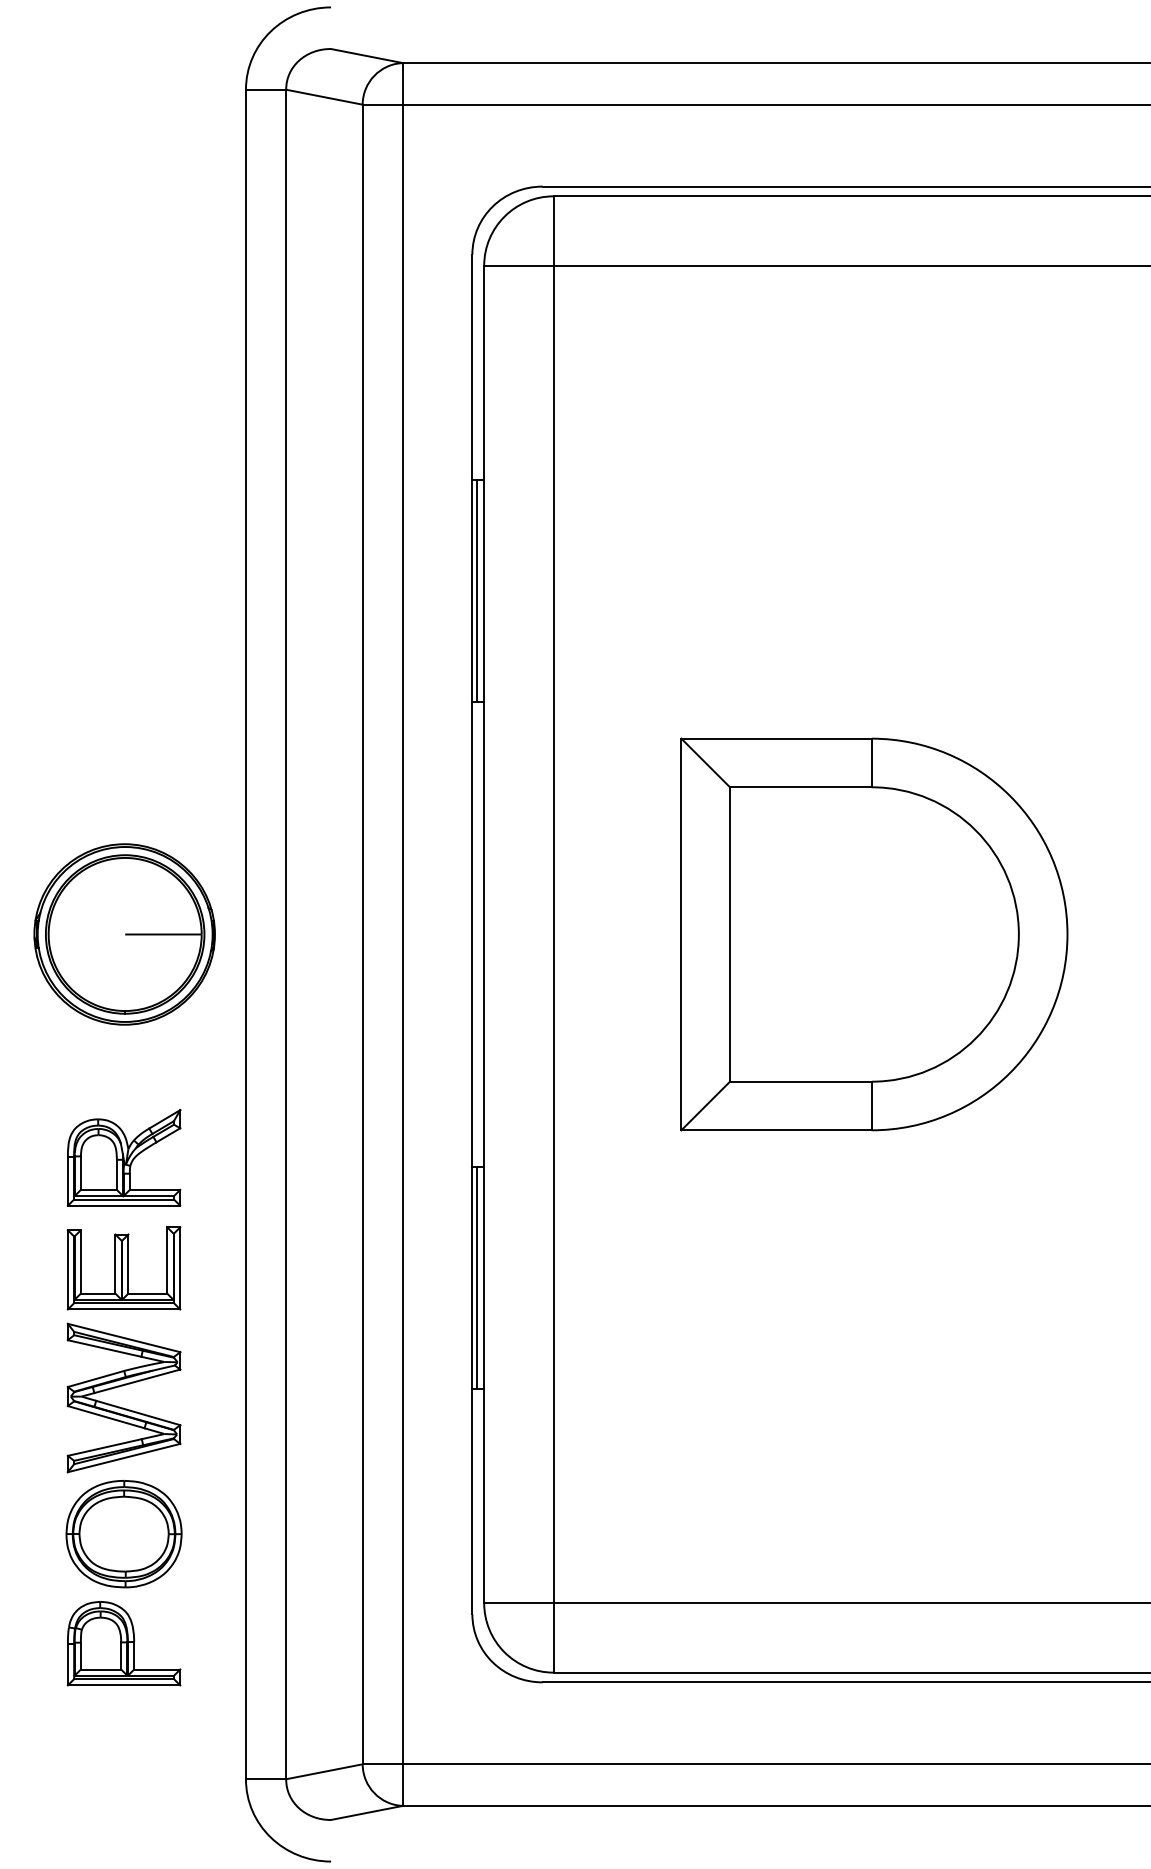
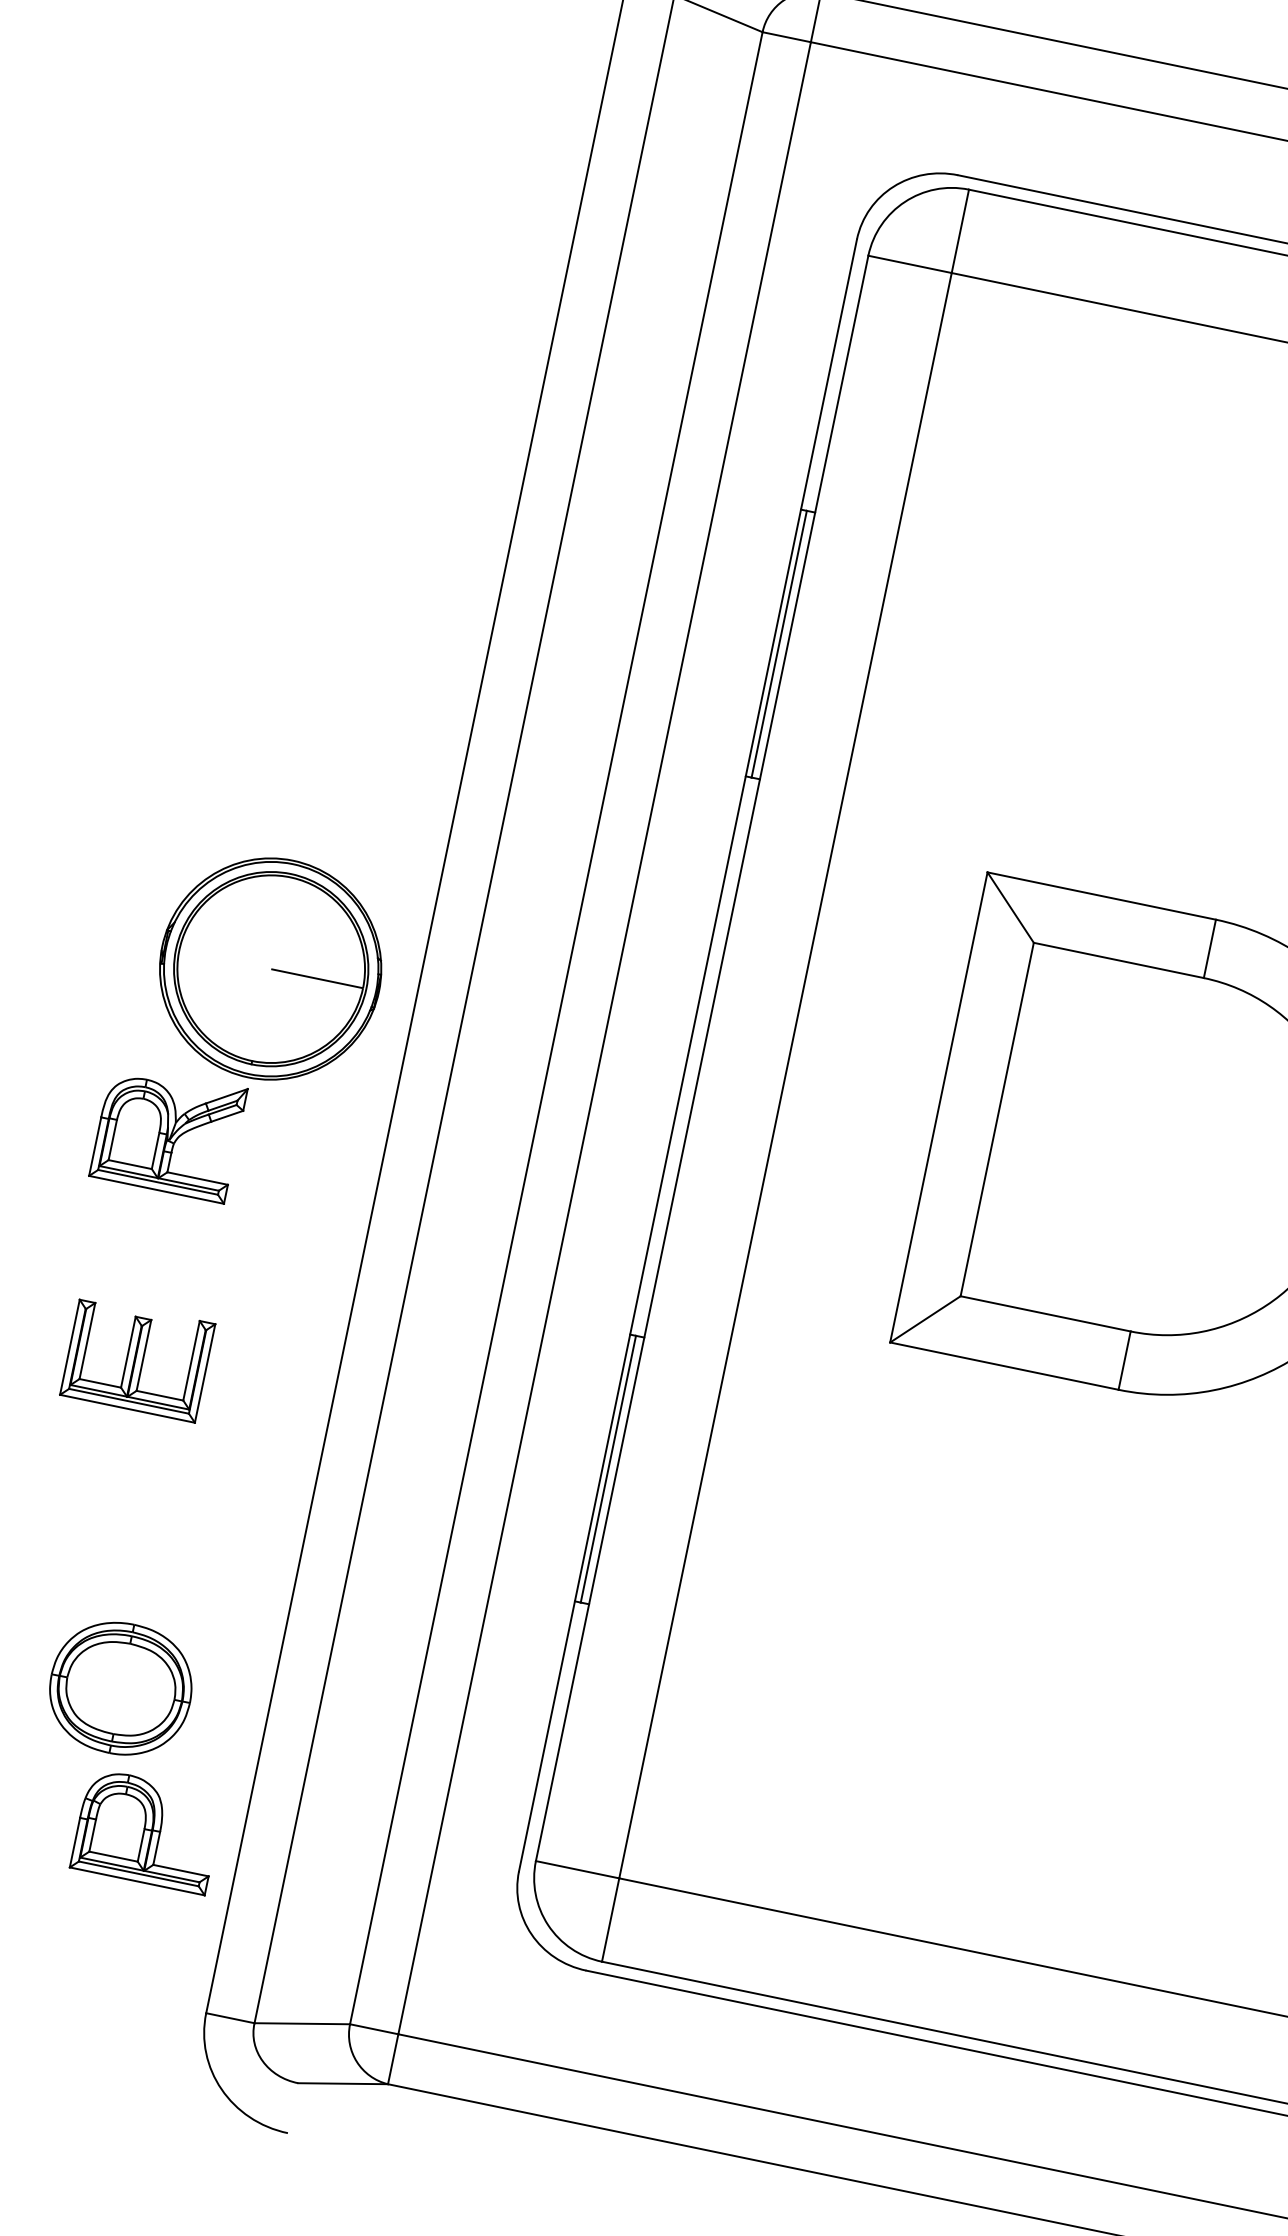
part: (123, 1157) -> (167, 1131), moved
part: (123, 1268) -> (136, 1359), moved
part: (120, 1406) -> (148, 1534), removed
part: (123, 1643) -> (146, 1831), moved

